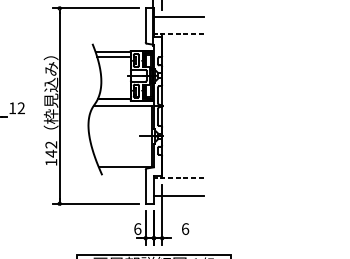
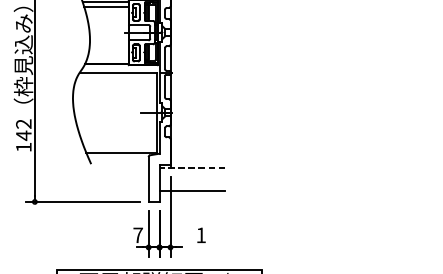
text: (137, 228) -> (137, 234), 6 -> 7
text: (185, 228) -> (201, 234), 6 -> 1

